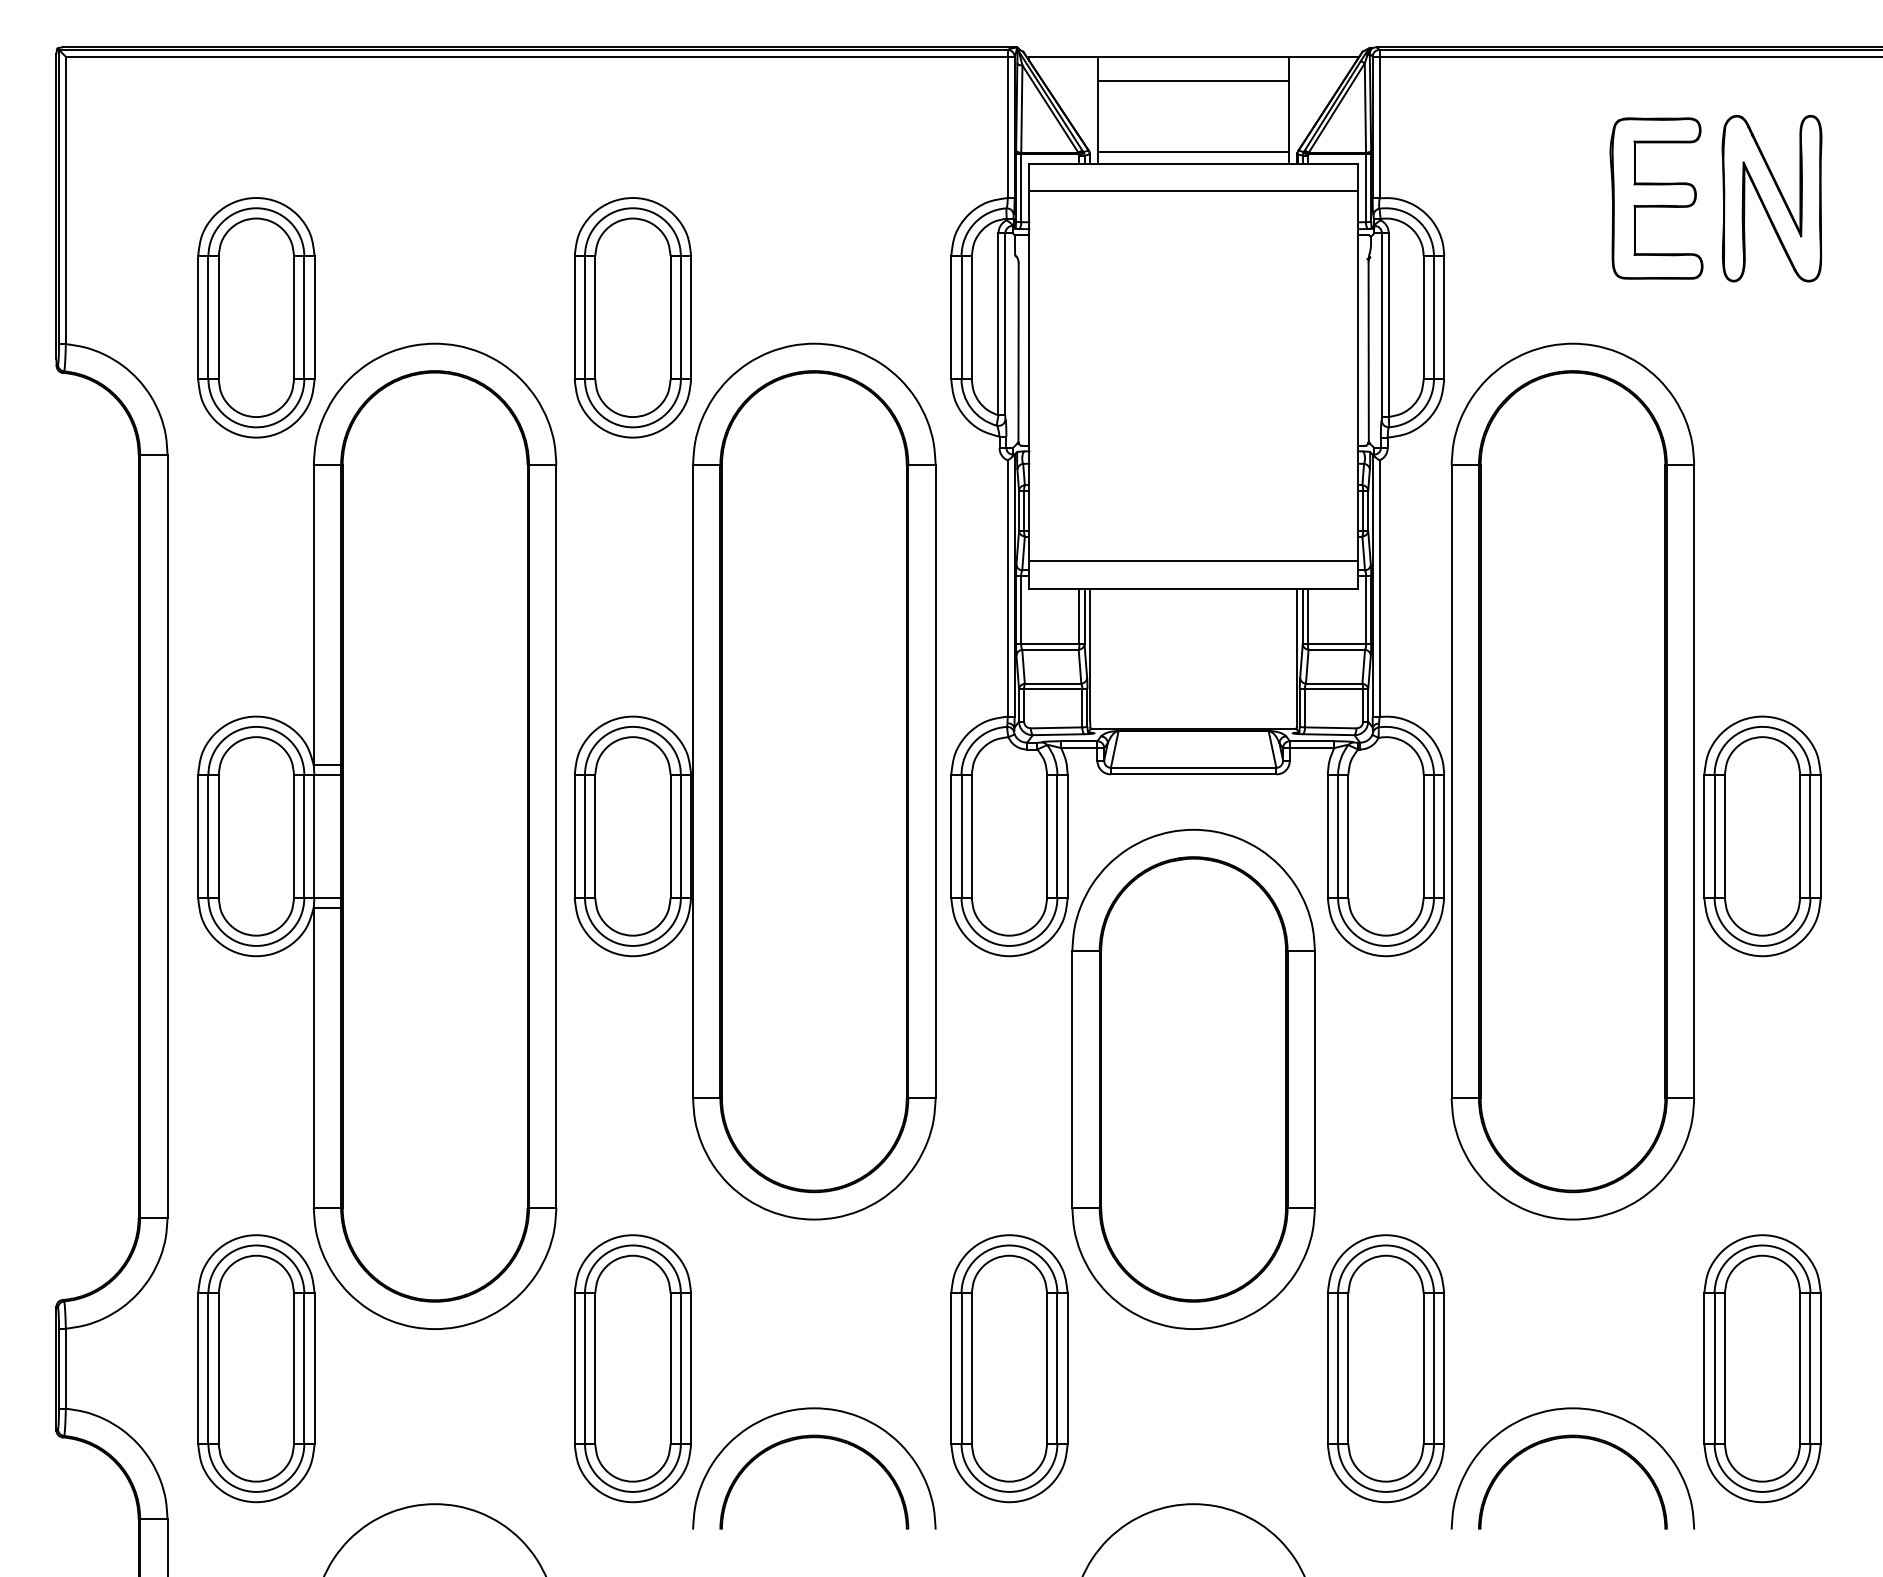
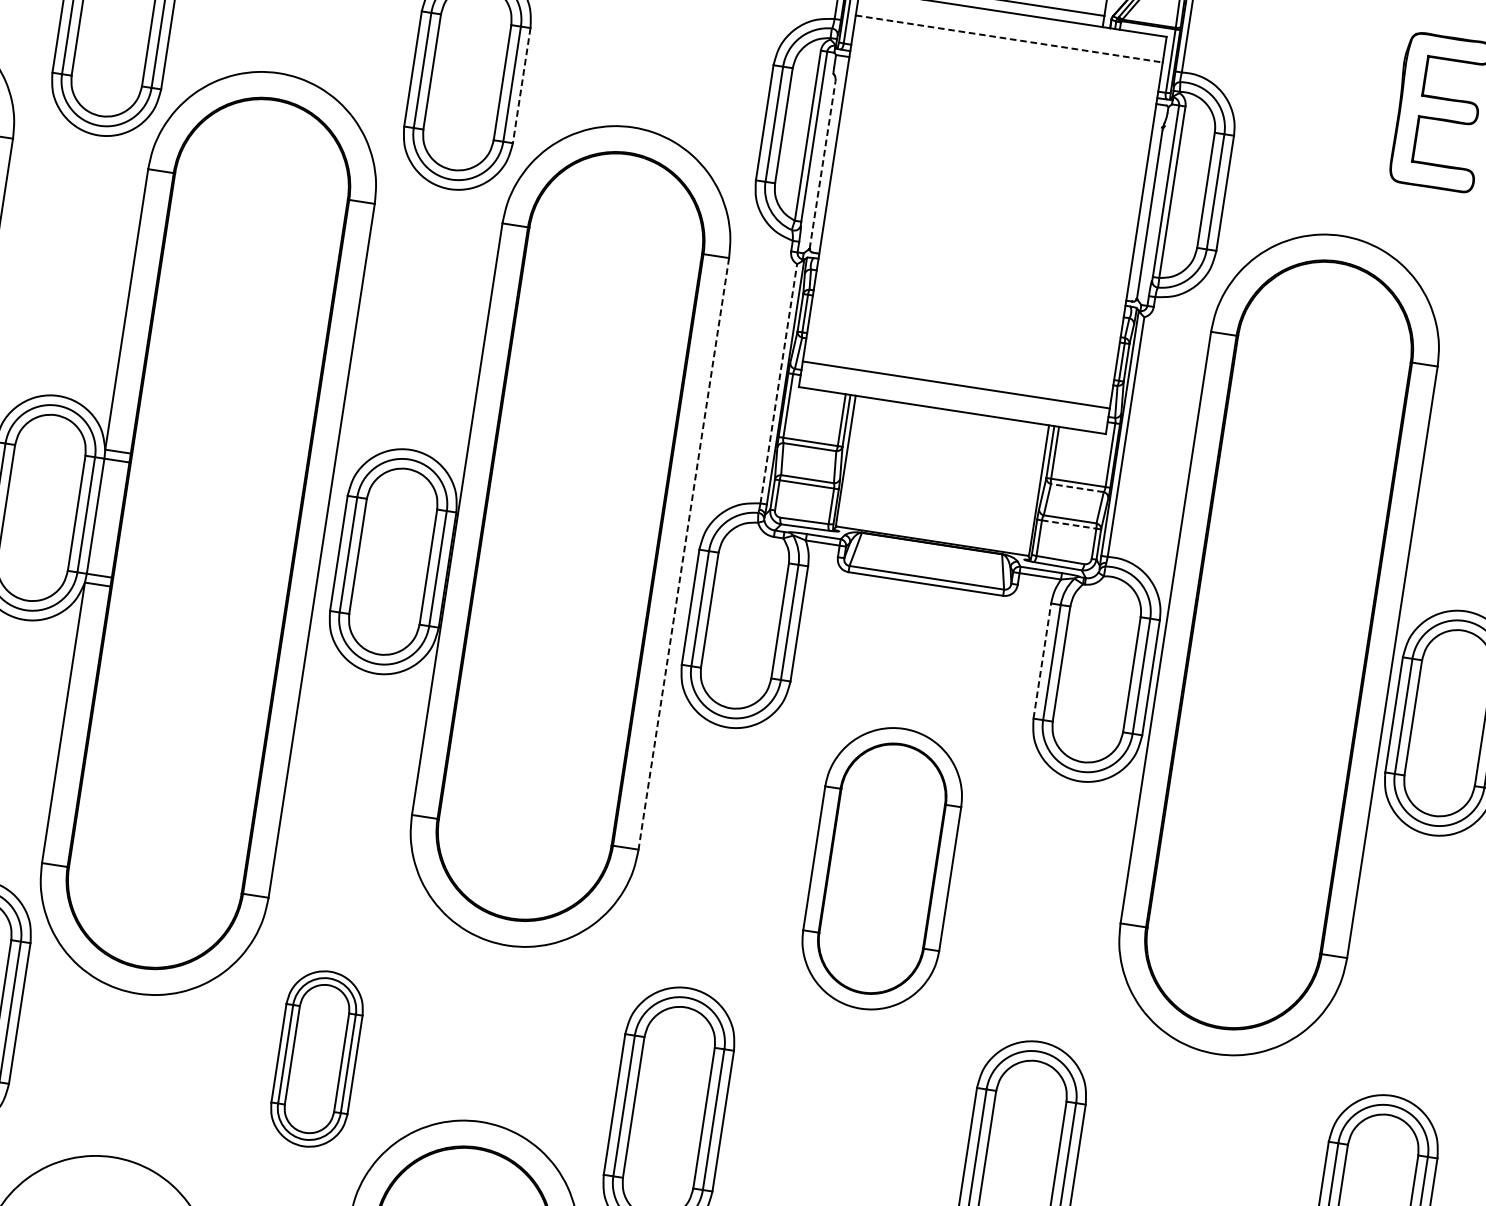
line: (1194, 190) -> (1010, 38), solid -> dashed
line: (691, 317) -> (522, 85), solid -> dashed
line: (1018, 352) -> (822, 164), solid -> dashed
line: (1007, 588) -> (778, 383), solid -> dashed
line: (1336, 649) -> (1077, 487), solid -> dashed
line: (1334, 689) -> (1069, 524), solid -> dashed
line: (935, 781) -> (683, 553), solid -> dashed
line: (1327, 836) -> (1042, 661), solid -> dashed
part: (1193, 1078) -> (882, 868), size x0.6
part: (632, 1368) -> (316, 1058), size x0.7

